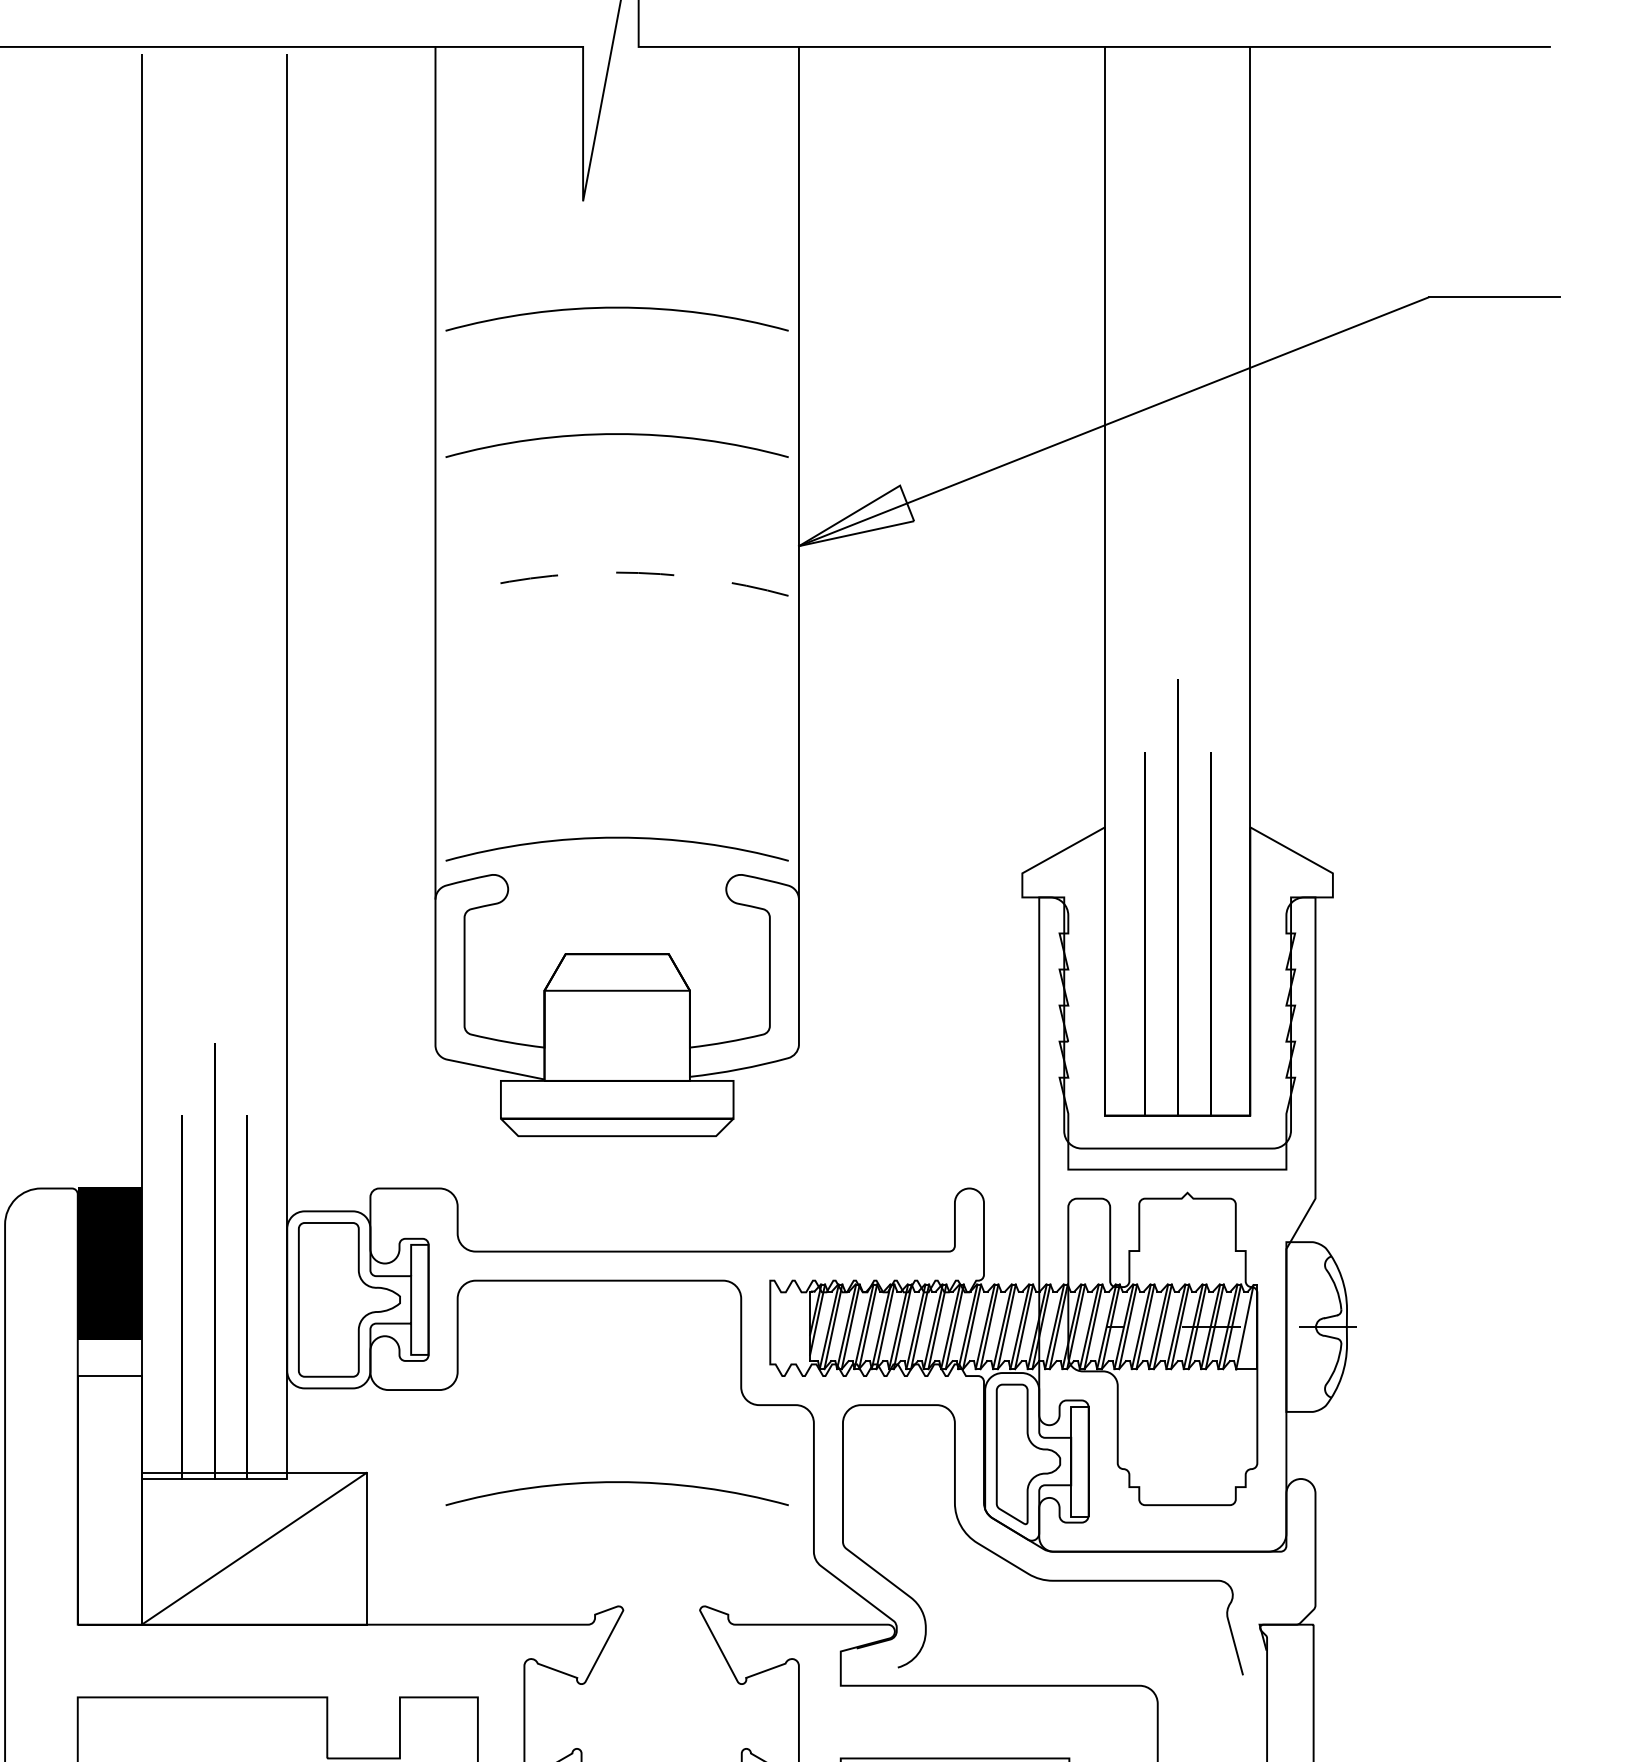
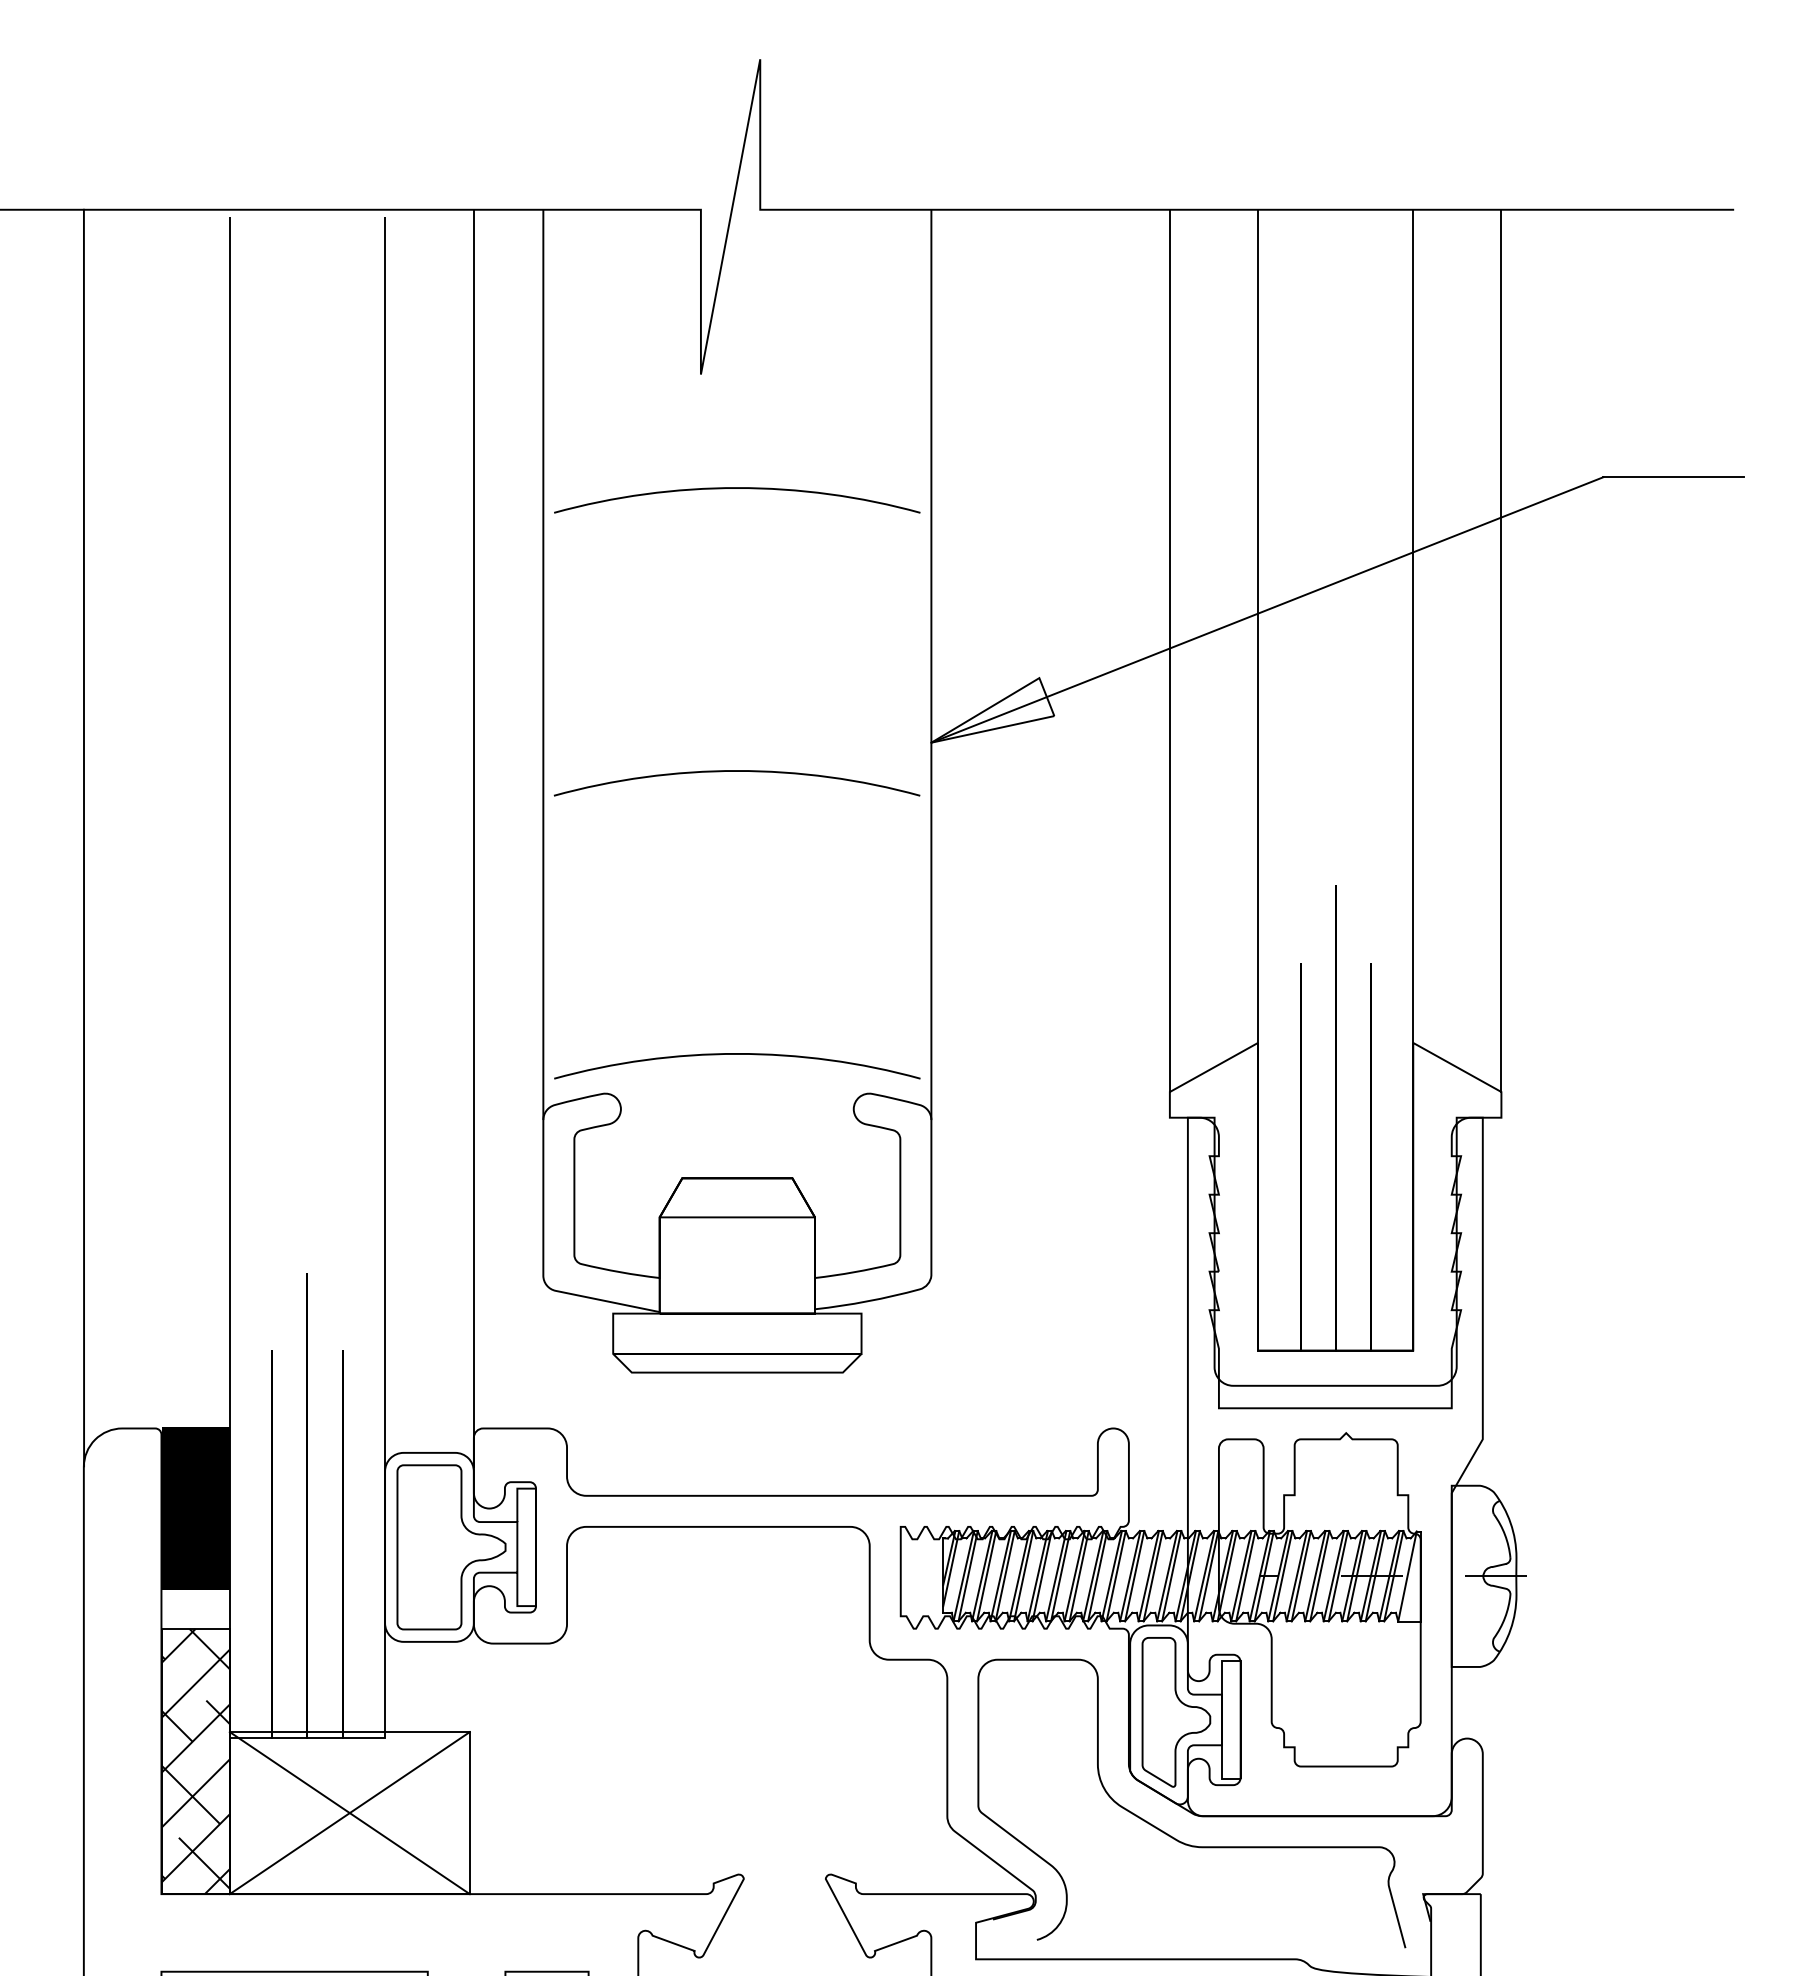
arc: (617, 434) -> (737, 623), removed
line: (1022, 459) -> (1169, 650), added
line: (1332, 459) -> (1501, 650), added
arc: (617, 572) -> (737, 770), dashed -> solid
line: (4, 634) -> (83, 837), added
line: (370, 634) -> (473, 837), added
arc: (617, 1482) -> (737, 1742), removed
hatch: (109, 1500) -> (195, 1761), added
line: (253, 1549) -> (349, 1813), added

